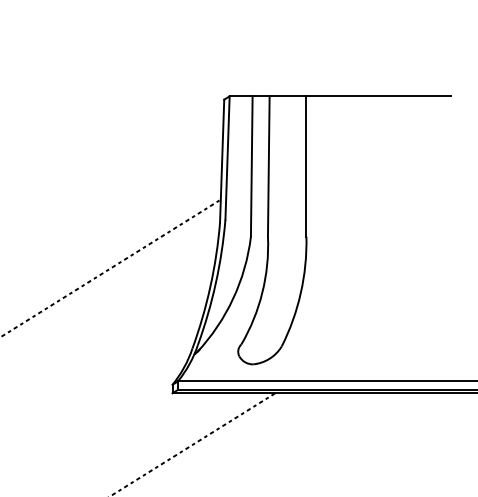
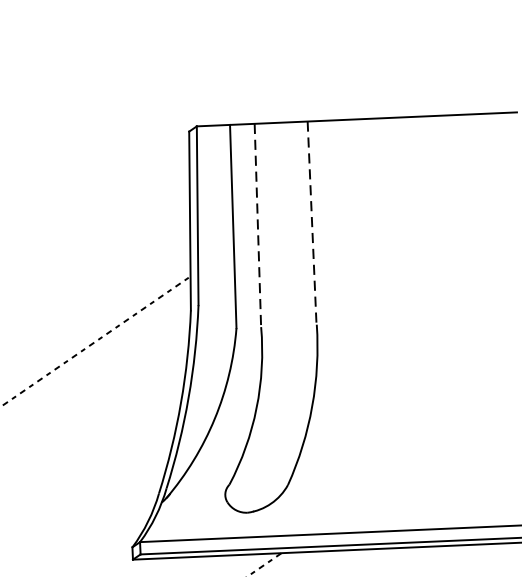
line: (268, 167) -> (257, 226), solid -> dashed
line: (306, 167) -> (312, 224), solid -> dashed

